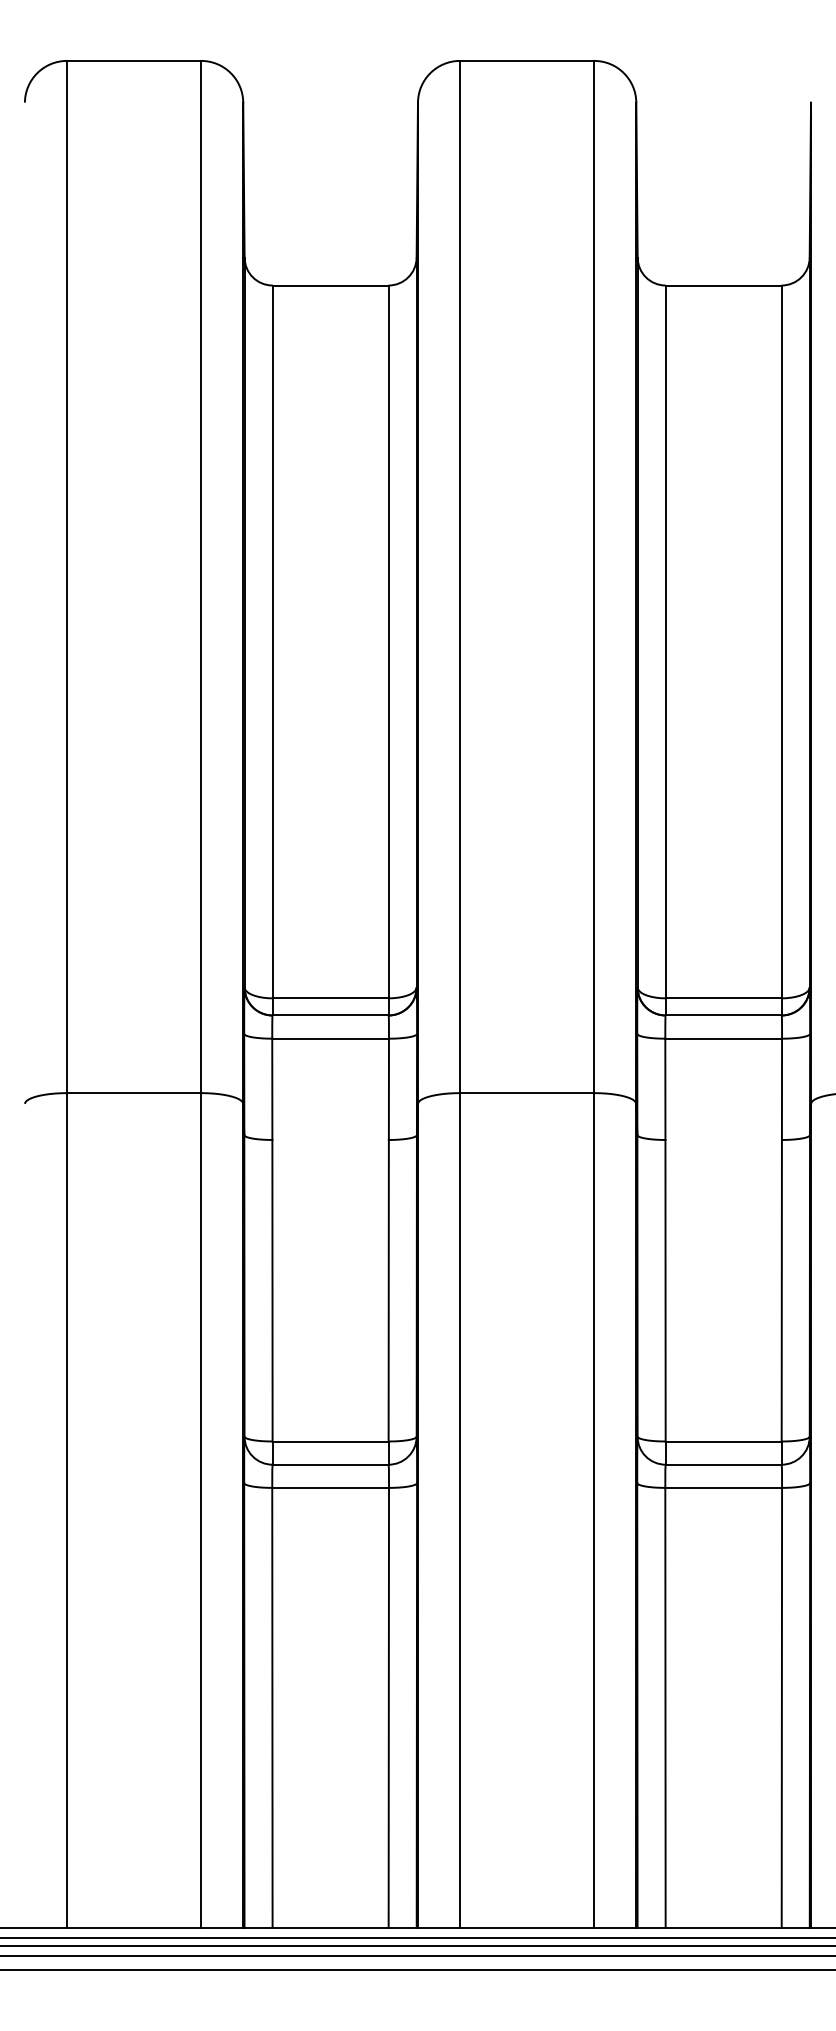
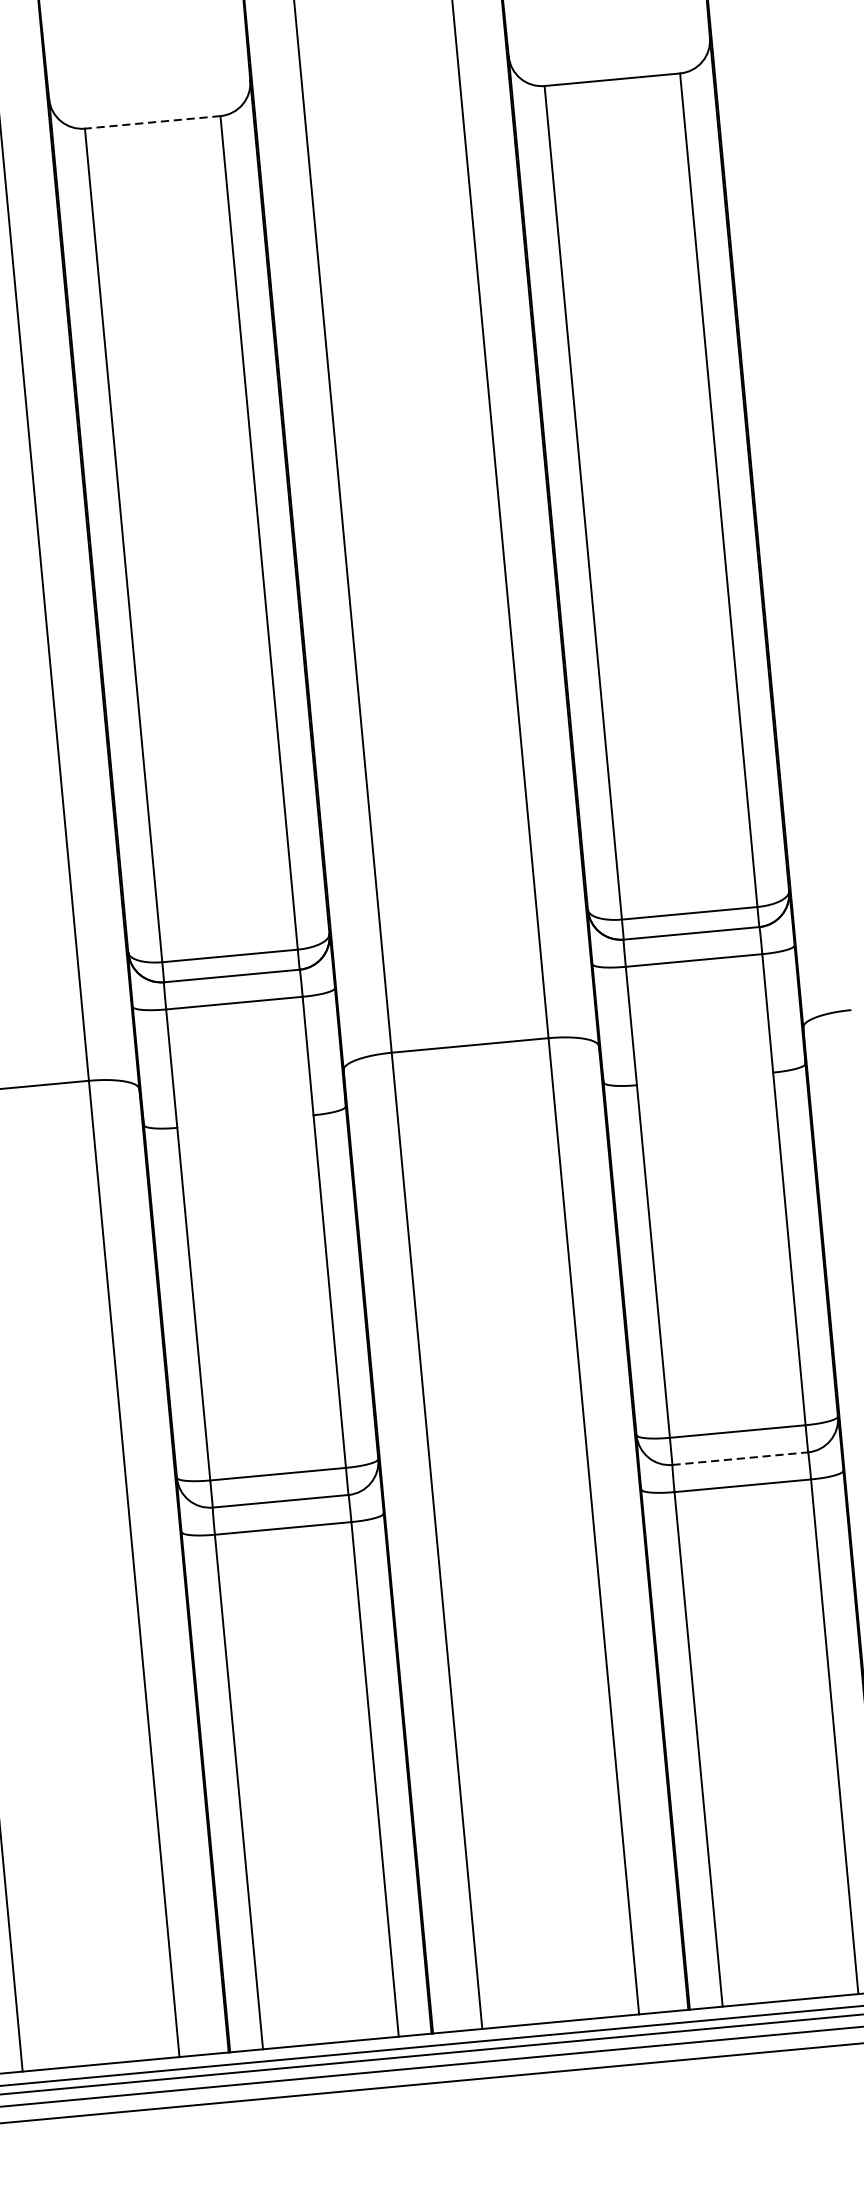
line: (330, 285) -> (152, 122), solid -> dashed
line: (724, 1464) -> (741, 1458), solid -> dashed

